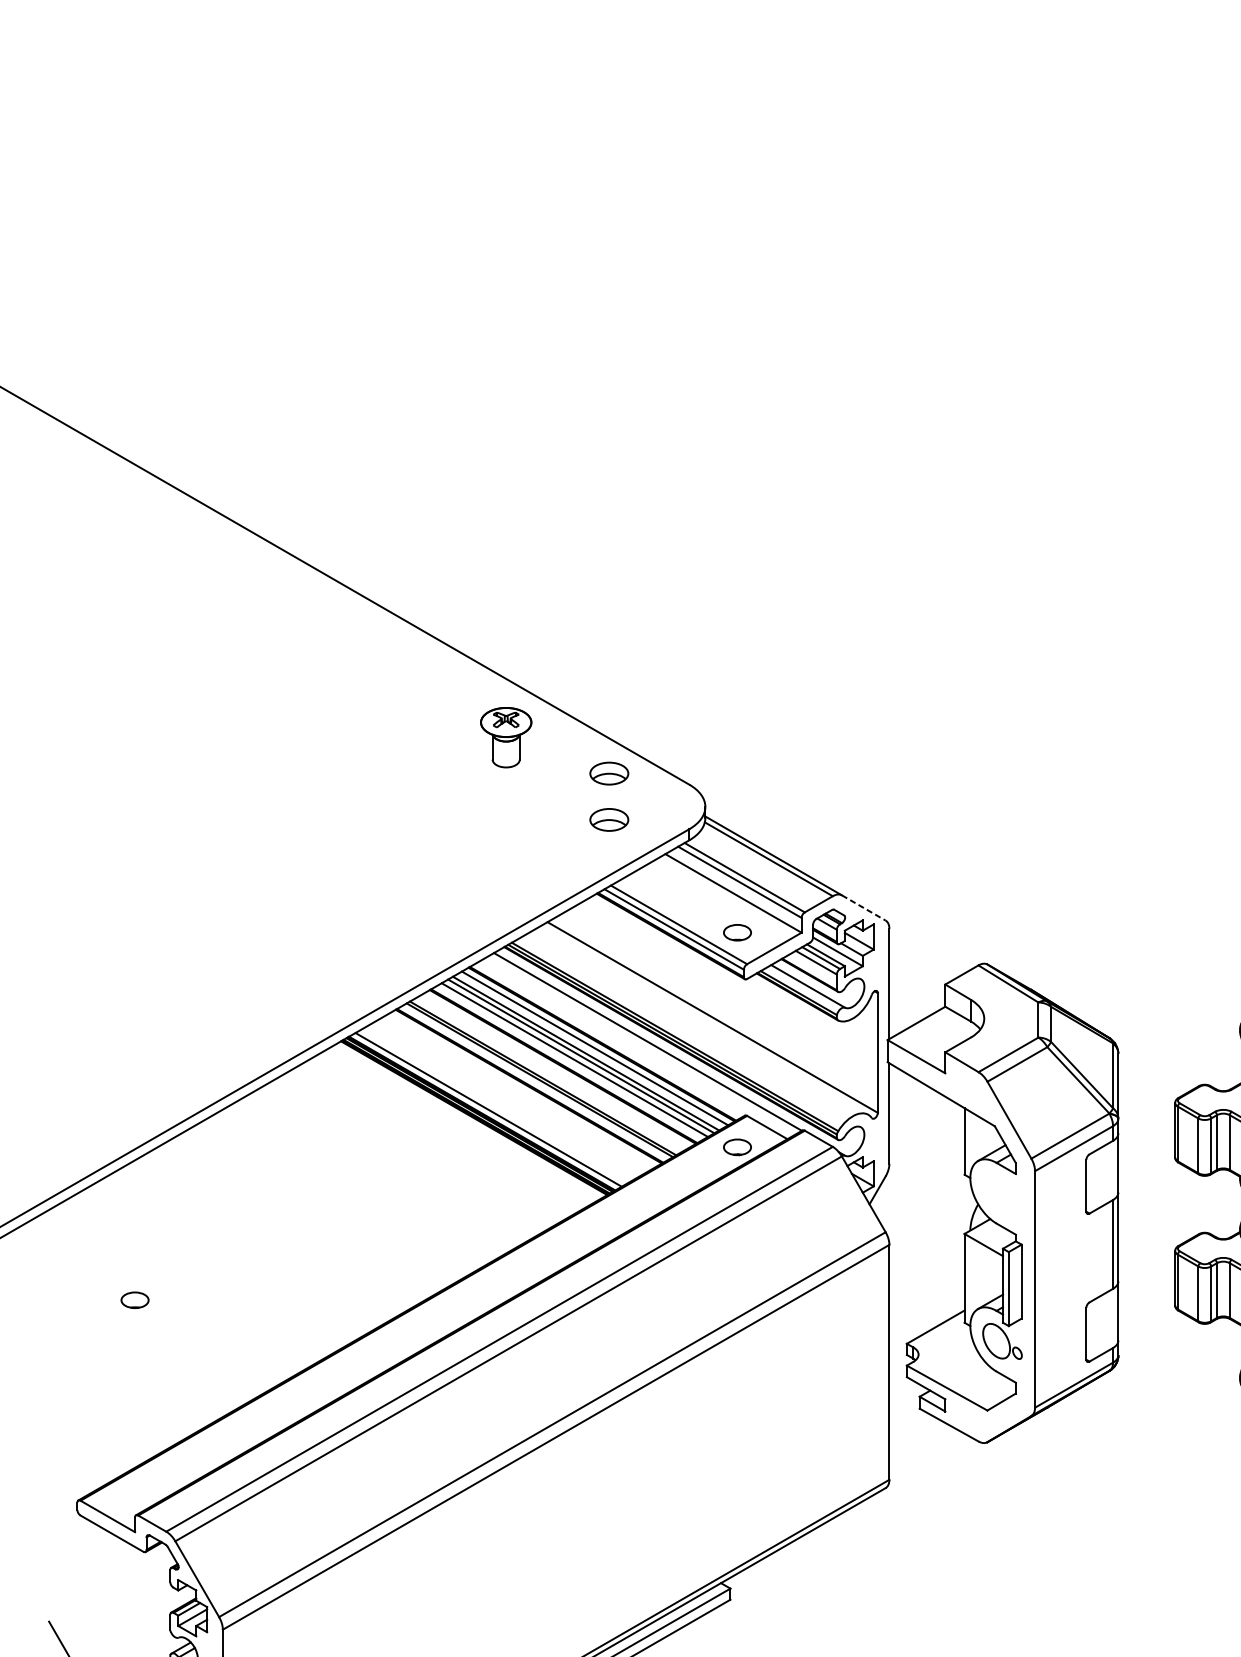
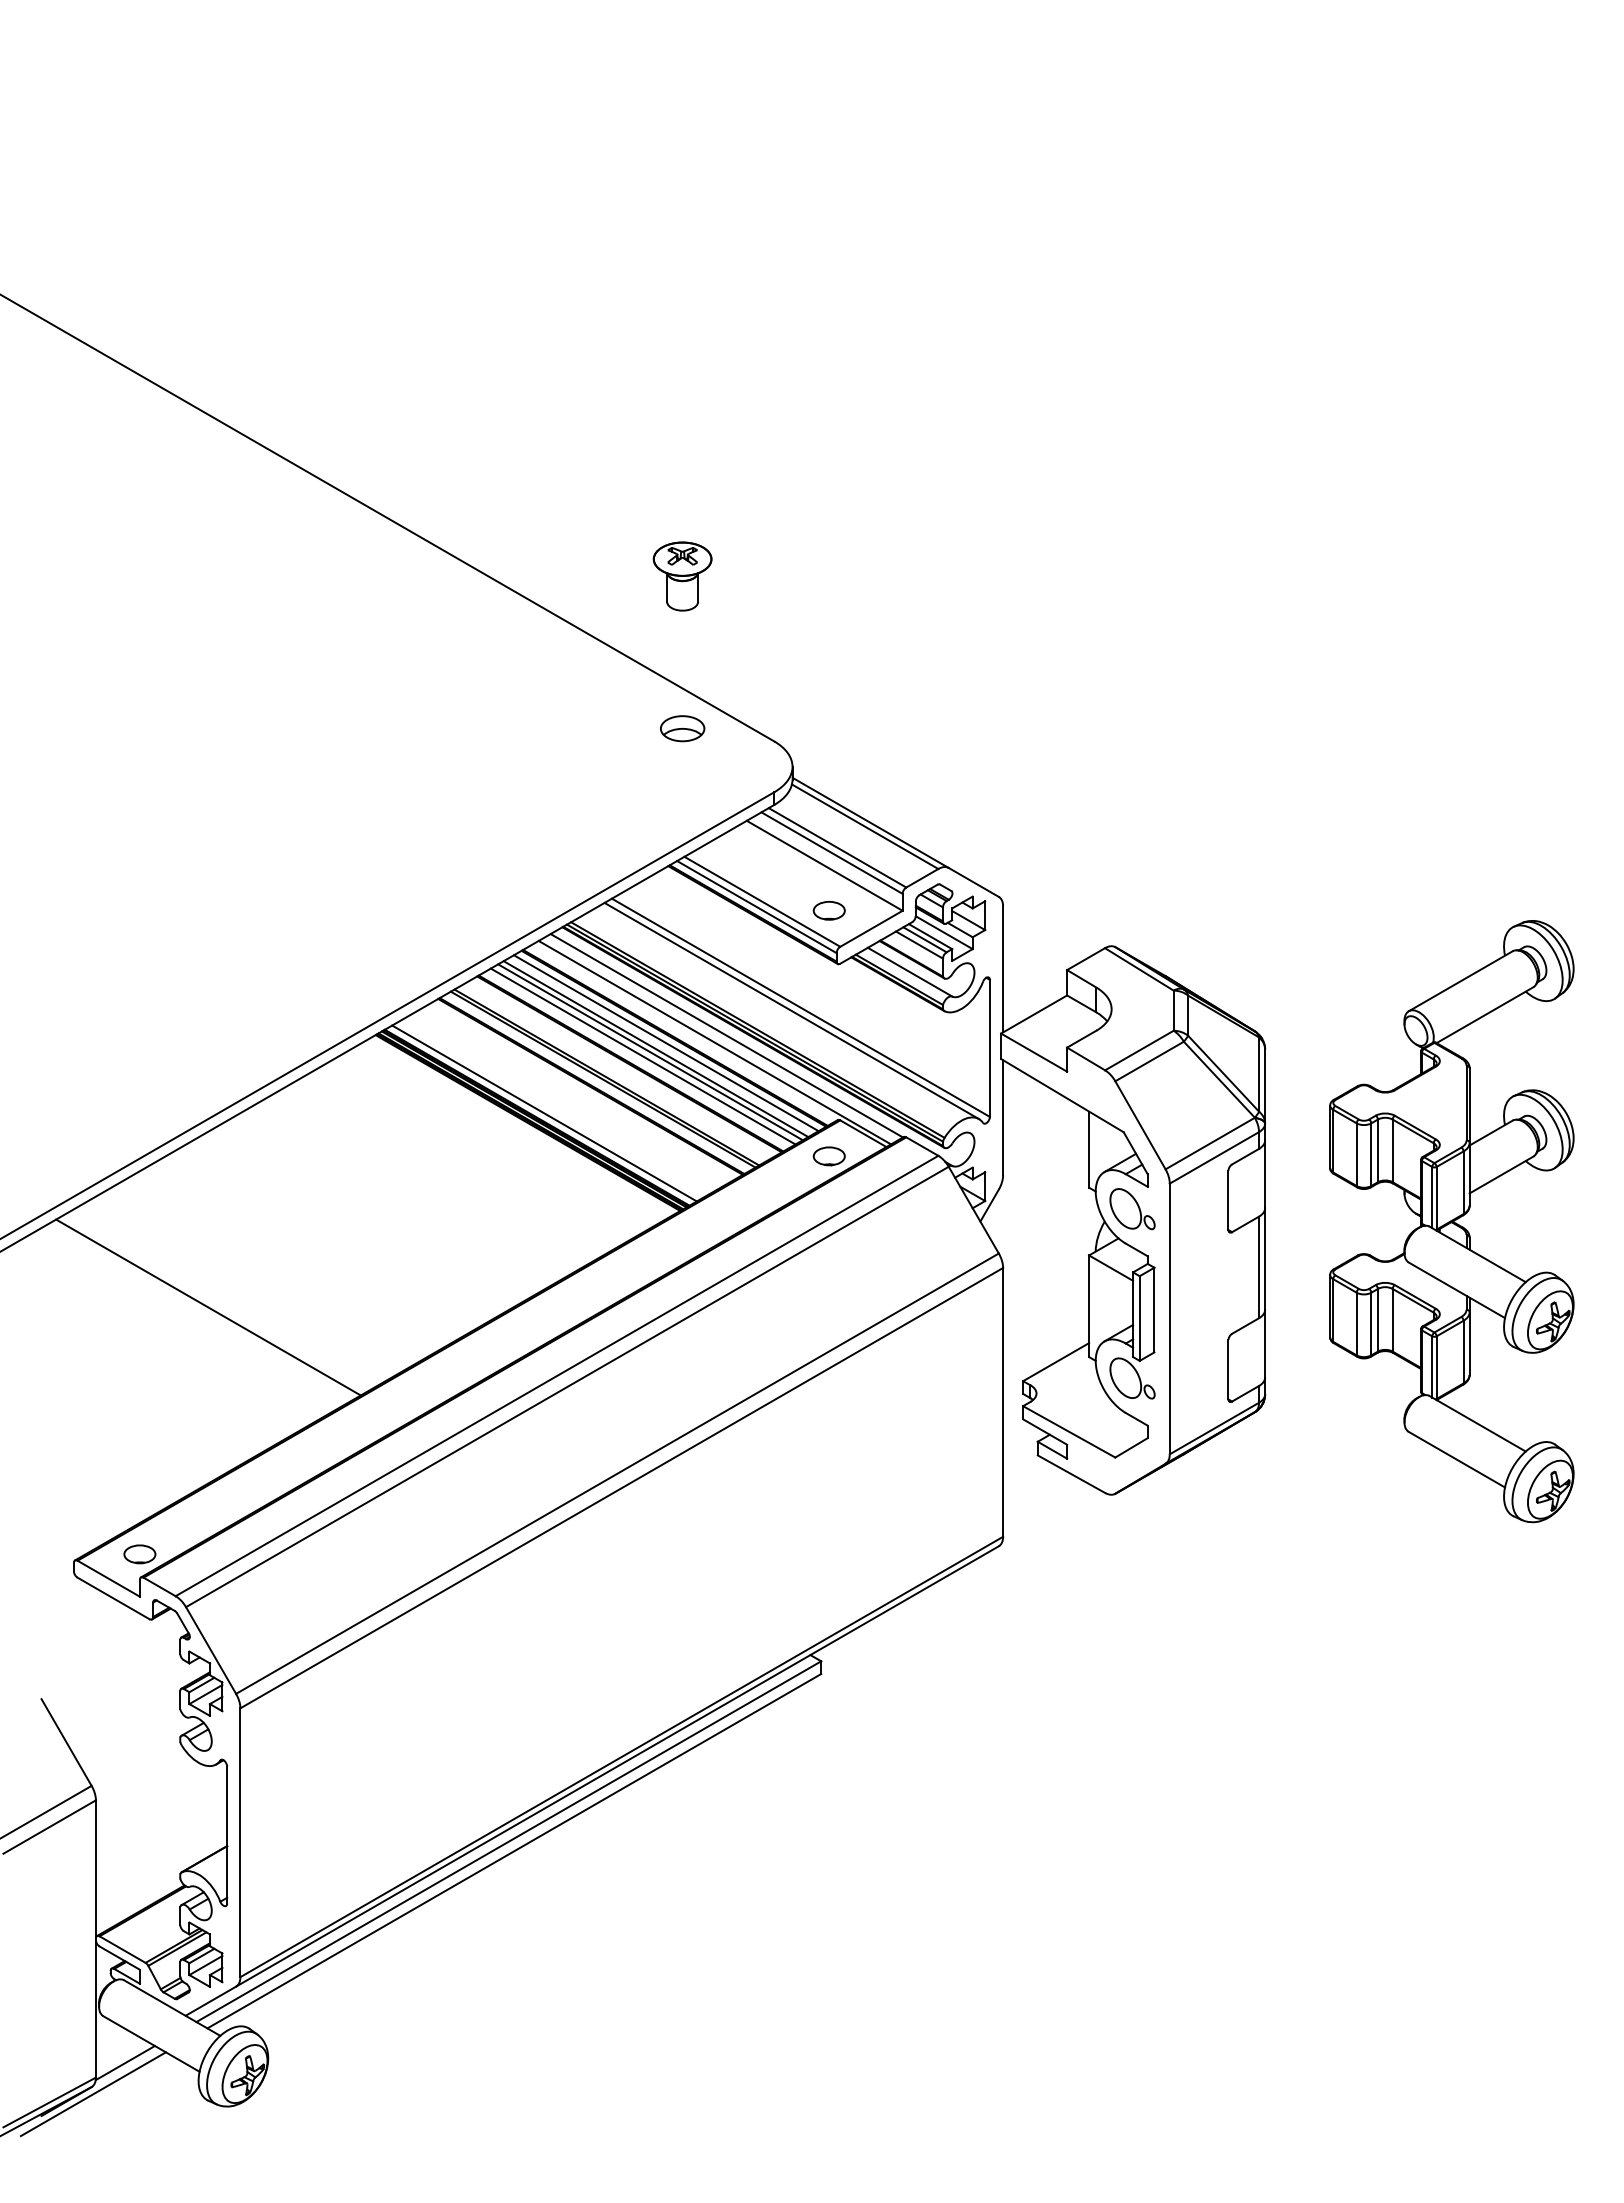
part: (506, 737) -> (682, 576), moved
part: (609, 819) -> (682, 781), removed
line: (863, 908) -> (973, 882), dashed -> solid
line: (704, 1019) -> (791, 1010), added
line: (637, 1047) -> (714, 1042), added
part: (1002, 1193) -> (1132, 1209), added
line: (194, 1279) -> (208, 1307), added
part: (134, 1300) -> (139, 1554), moved

